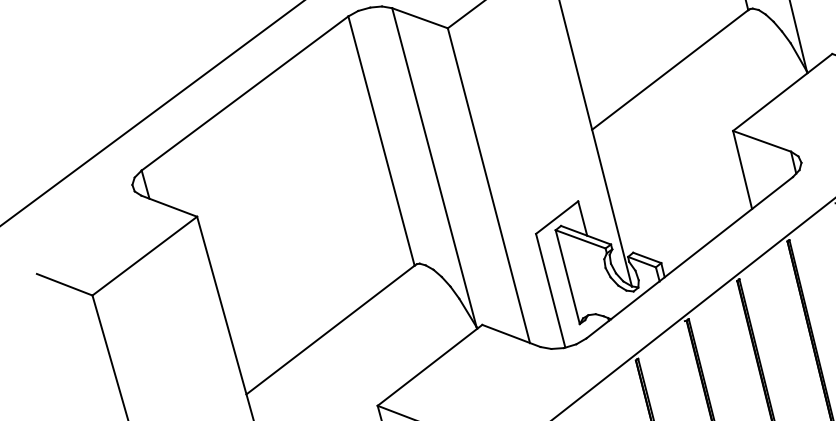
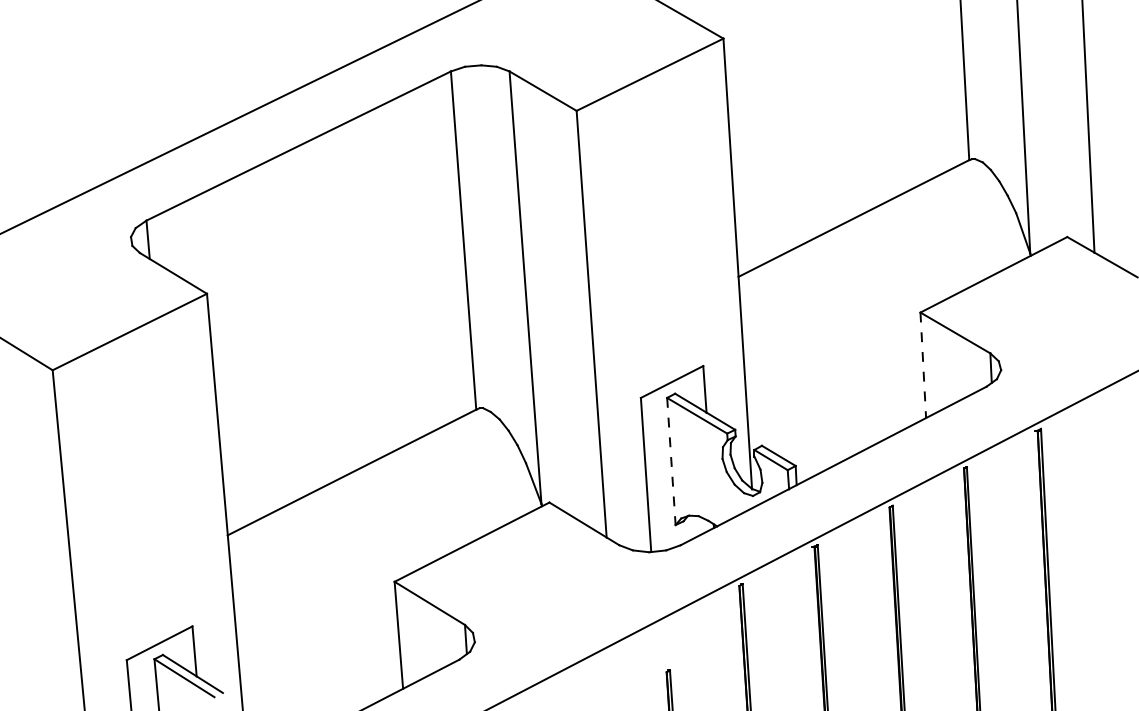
line: (742, 170) -> (923, 365), solid -> dashed
line: (567, 277) -> (671, 461), solid -> dashed

